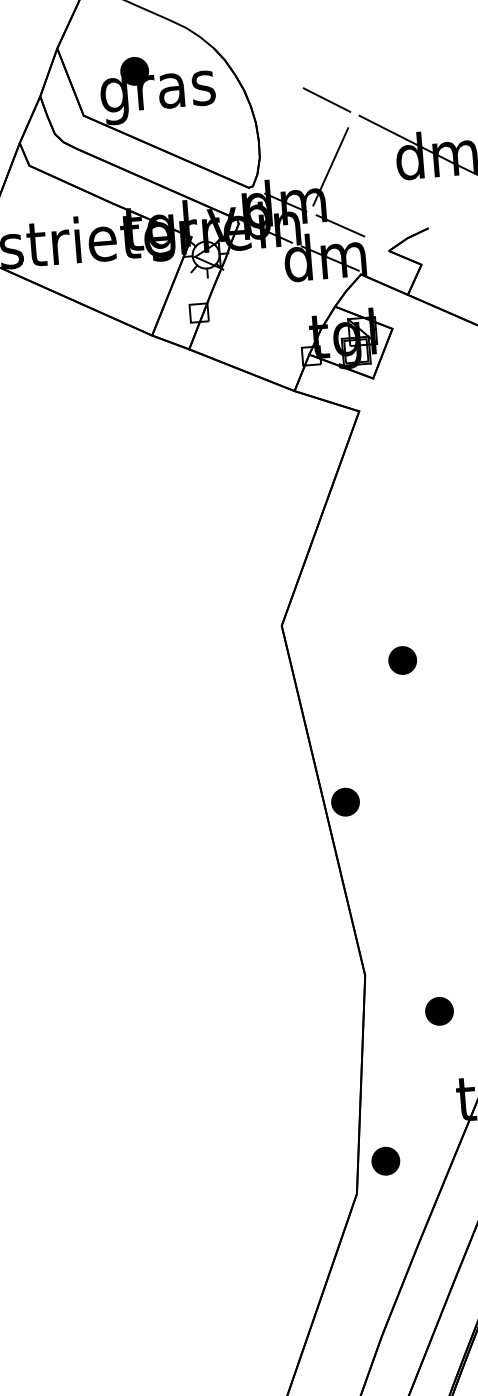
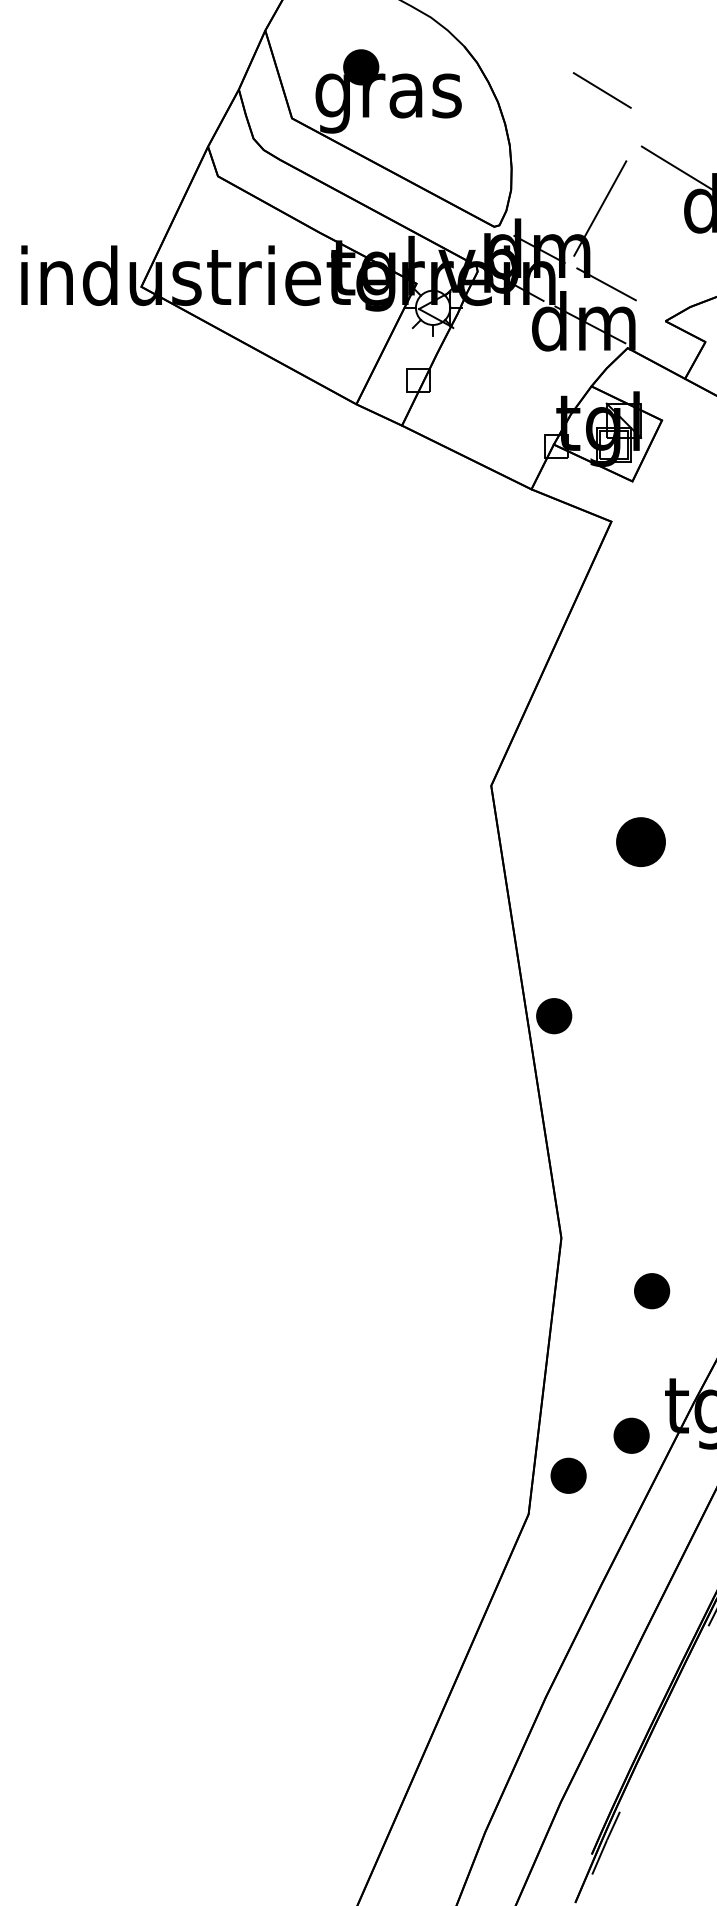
line: (326, 100) -> (601, 90), moved
part: (402, 660) -> (641, 842), size x1.4
part: (432, 1125) -> (631, 1435), added

